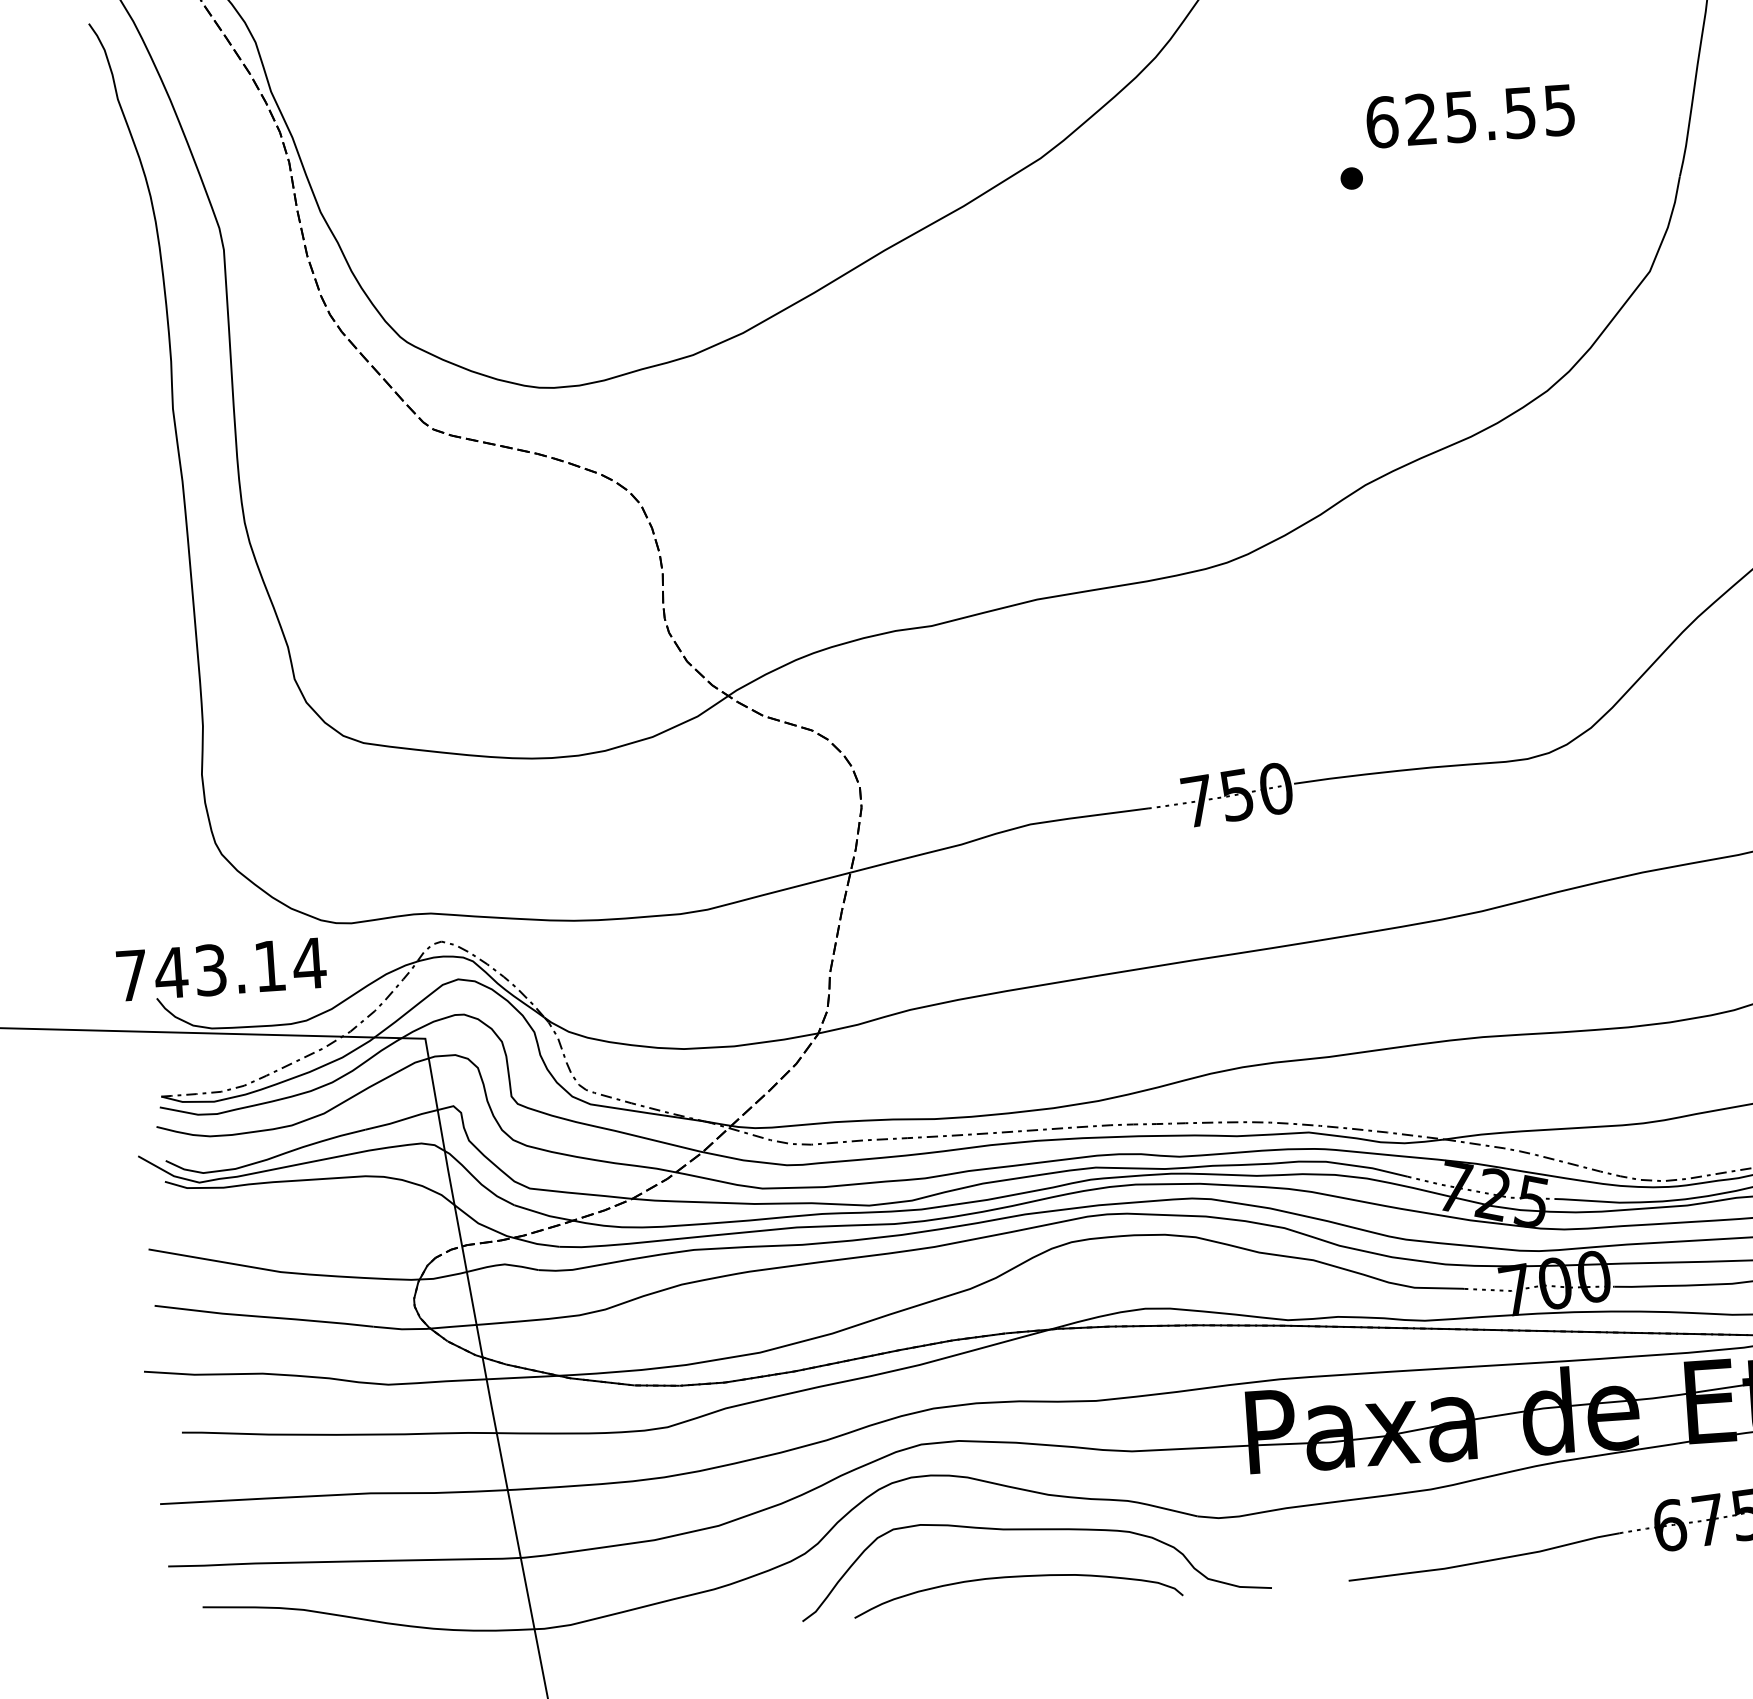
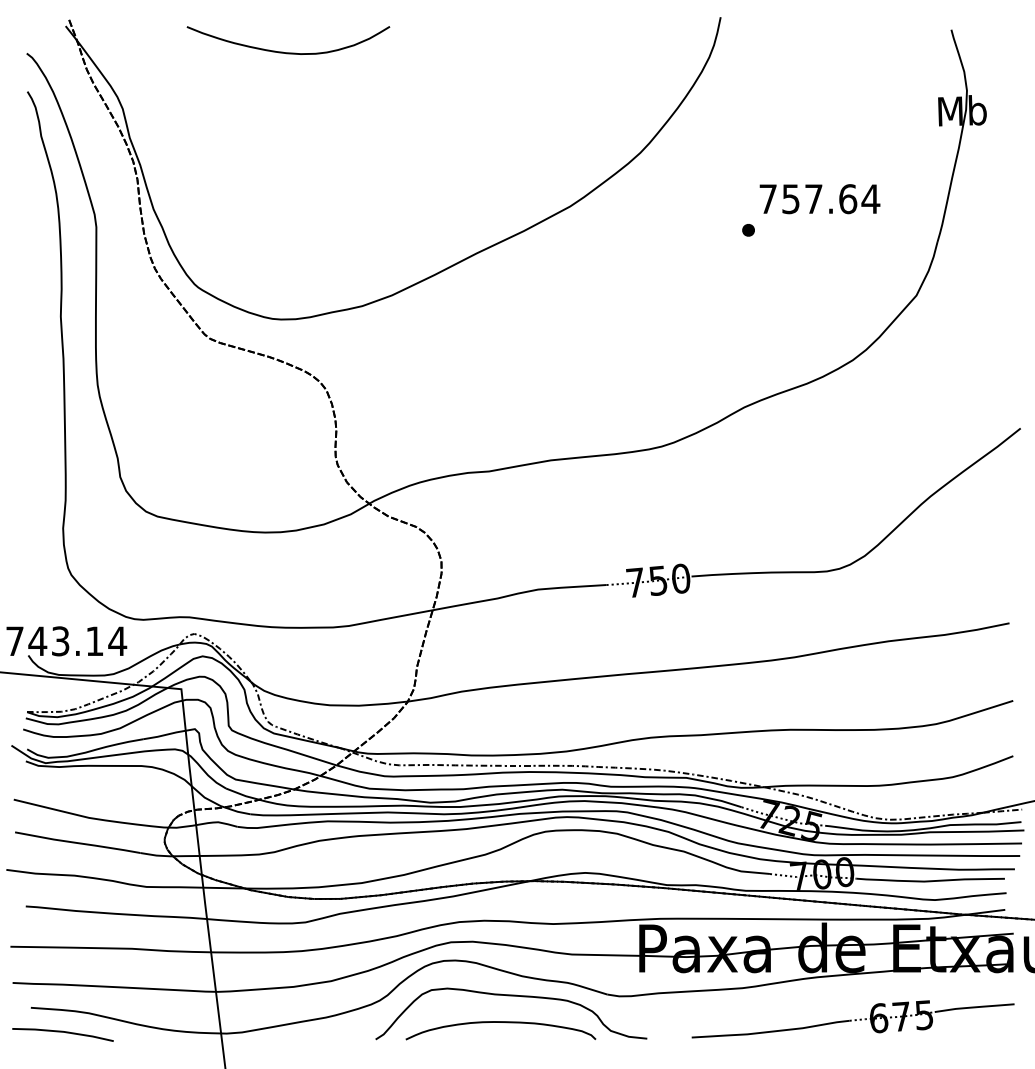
text: (1470, 116) -> (819, 199), 625.55 -> 757.64
line: (260, 1646) -> (62, 1032), added

